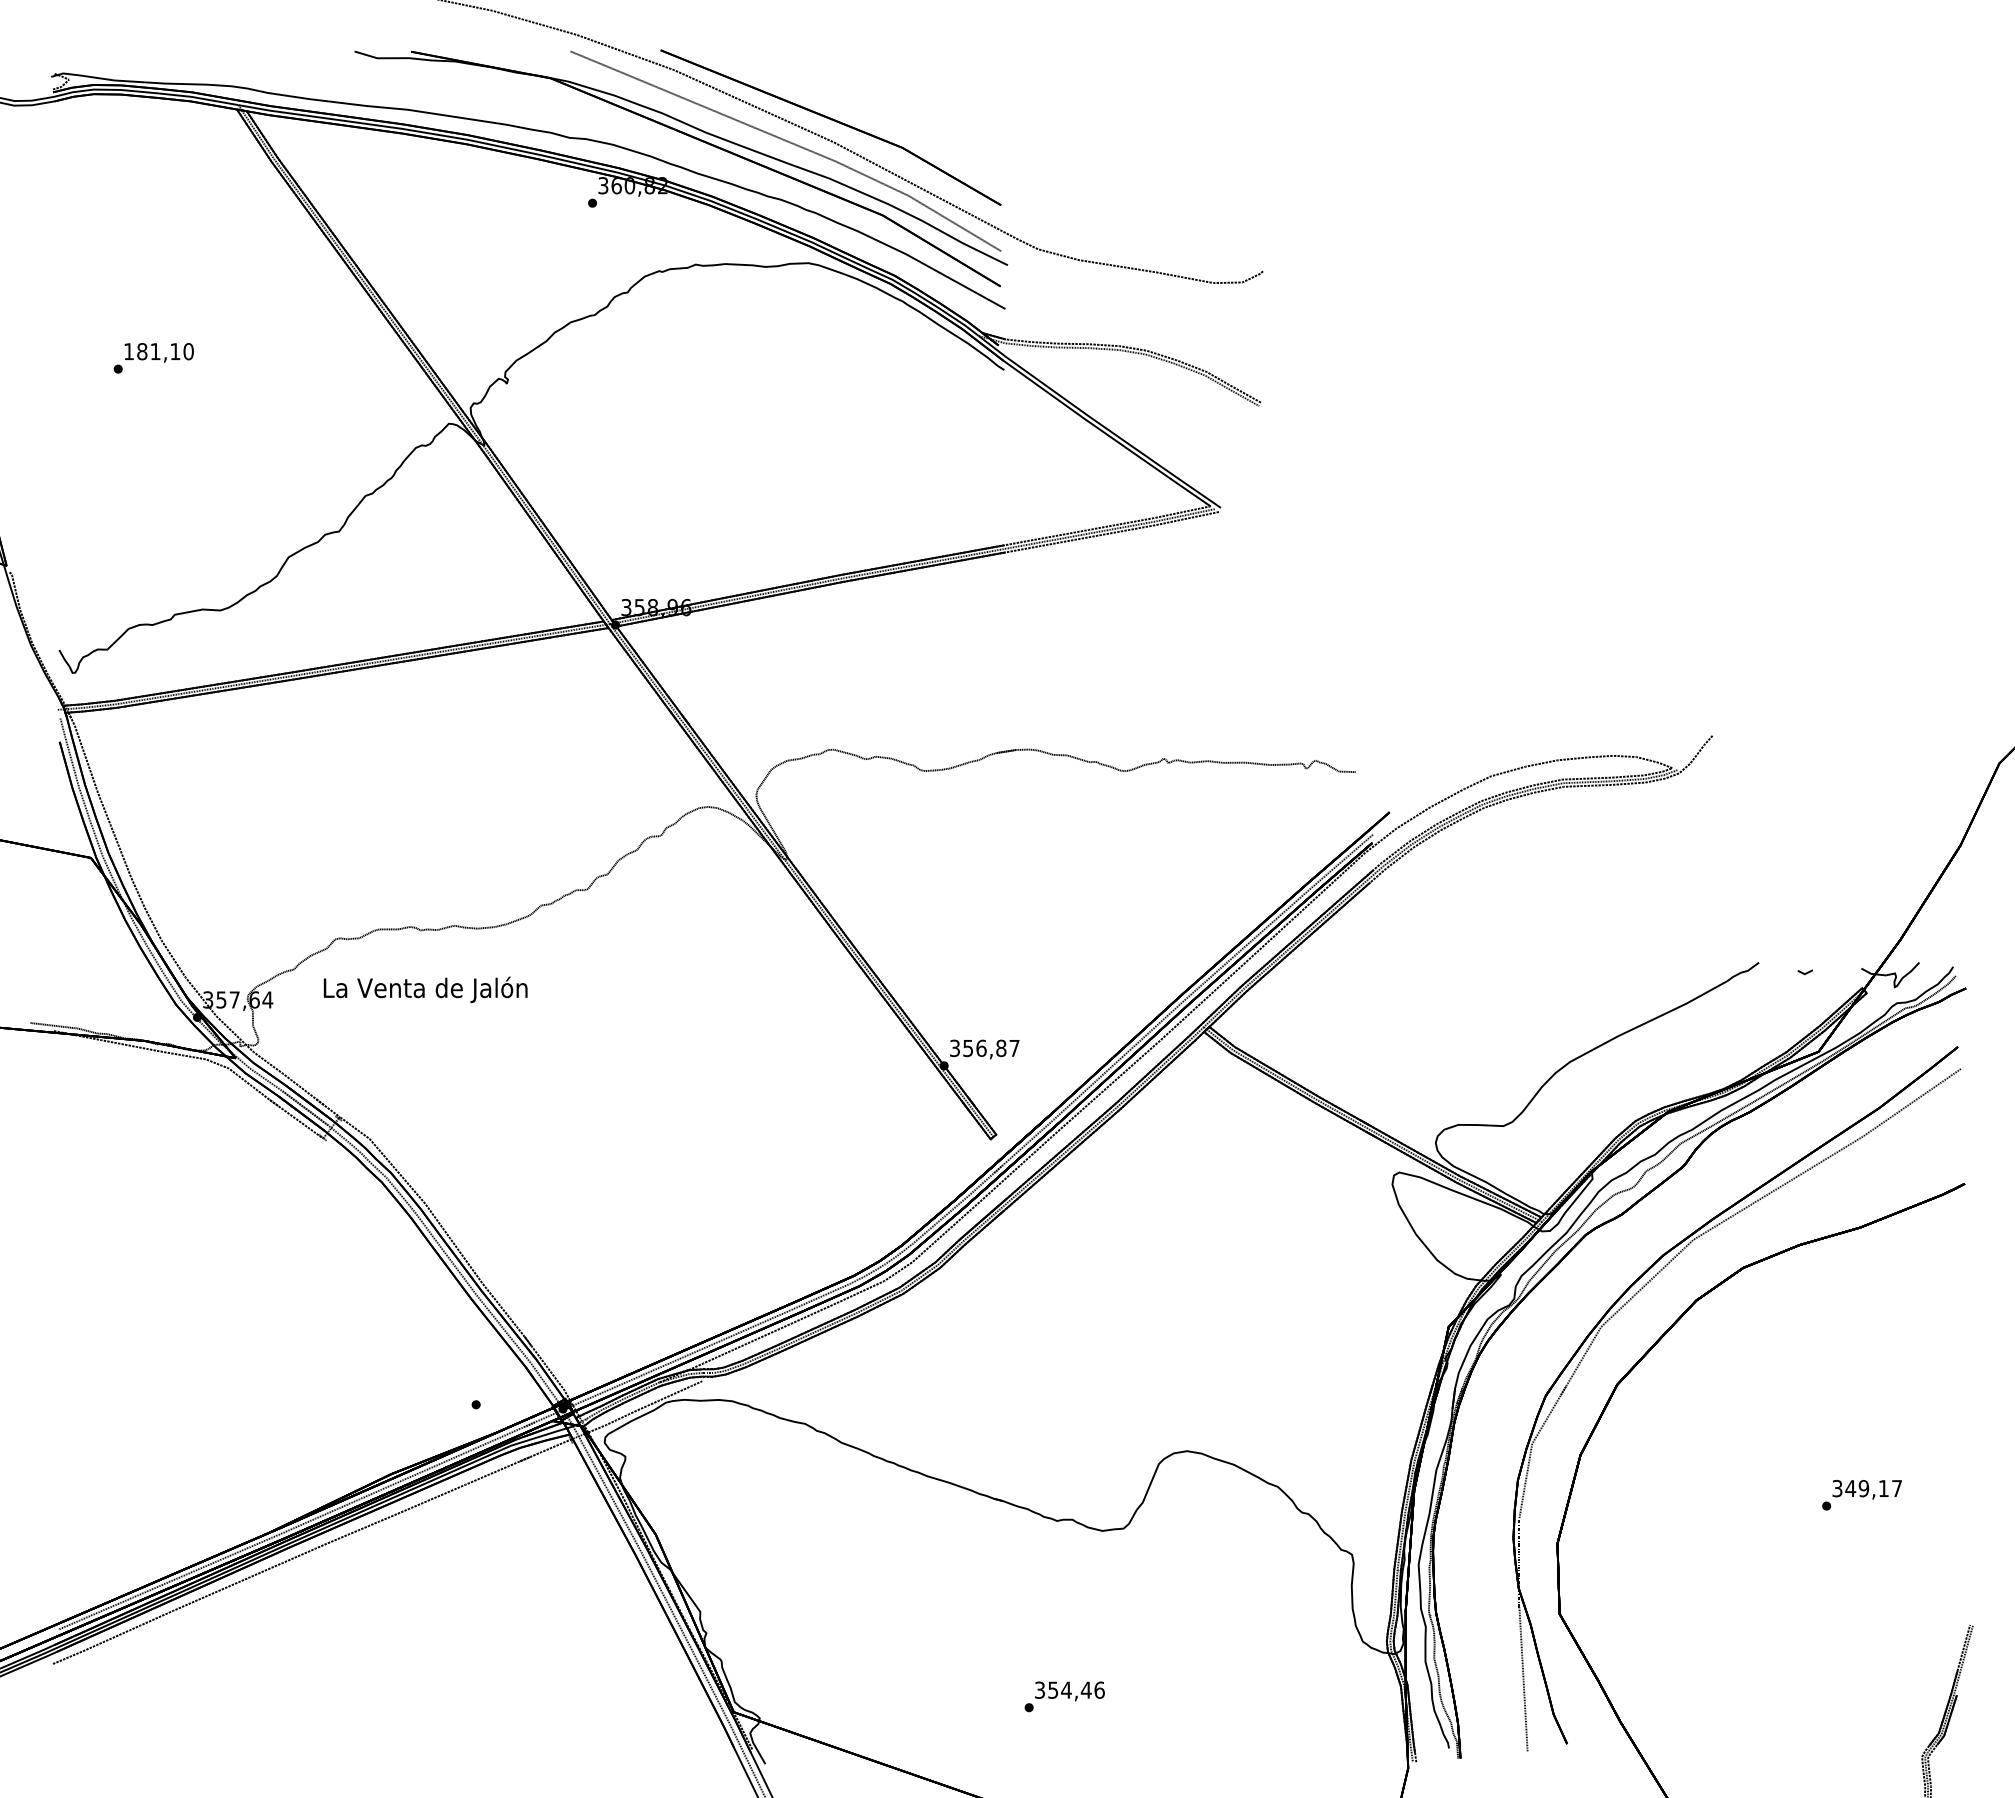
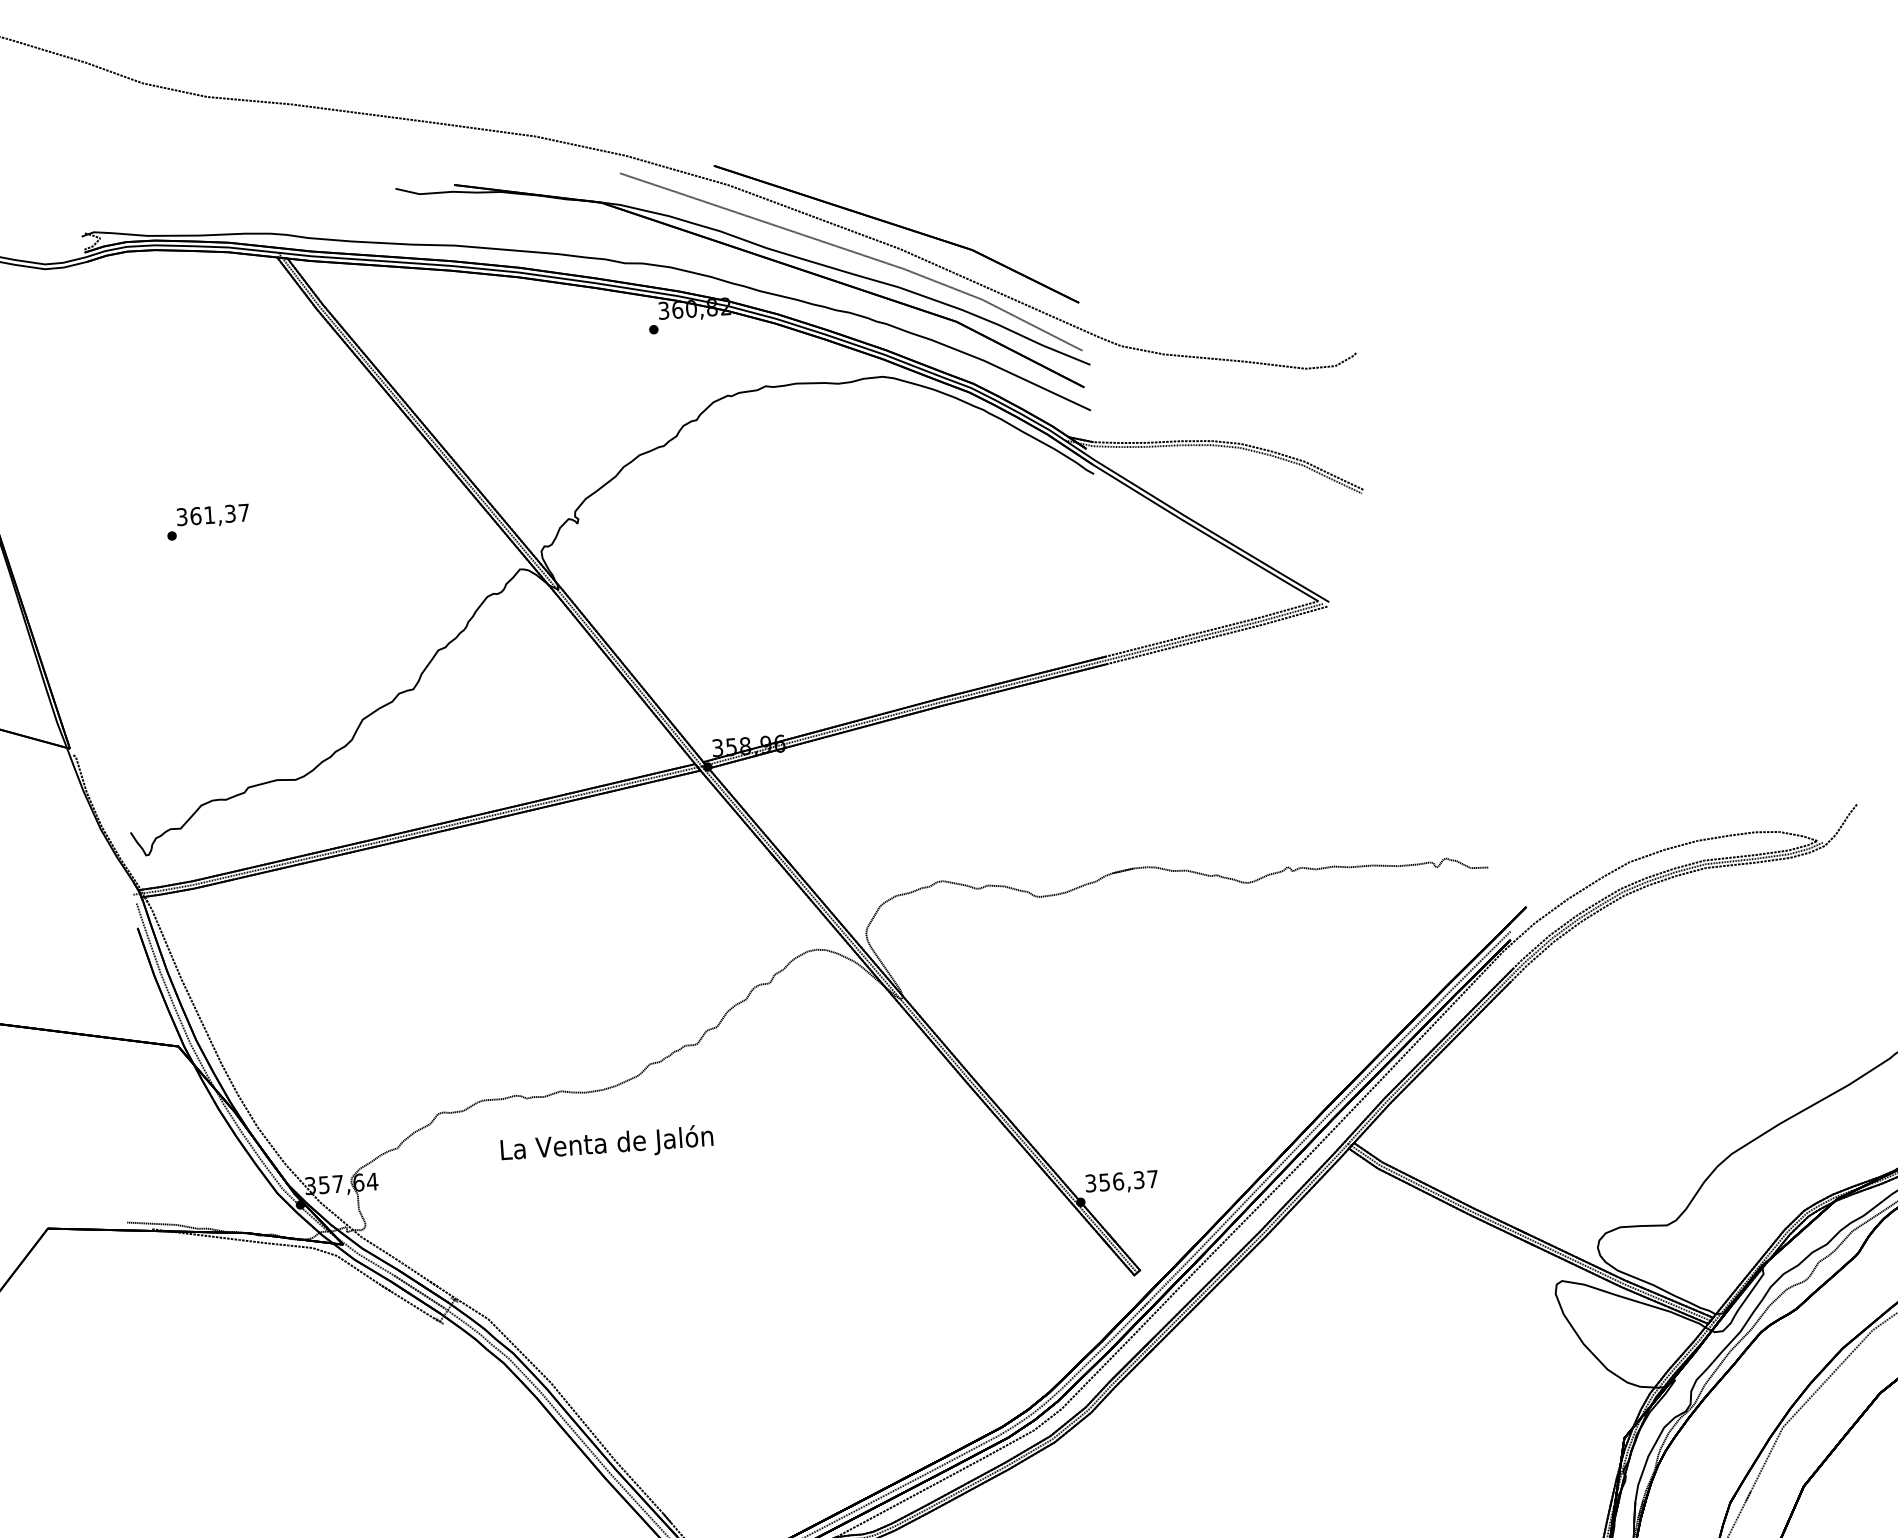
text: (158, 351) -> (212, 514), 181,10 -> 361,37
text: (425, 989) -> (606, 1144), moved
text: (1001, 1047) -> (1139, 1179), 356,87 -> 356,37

